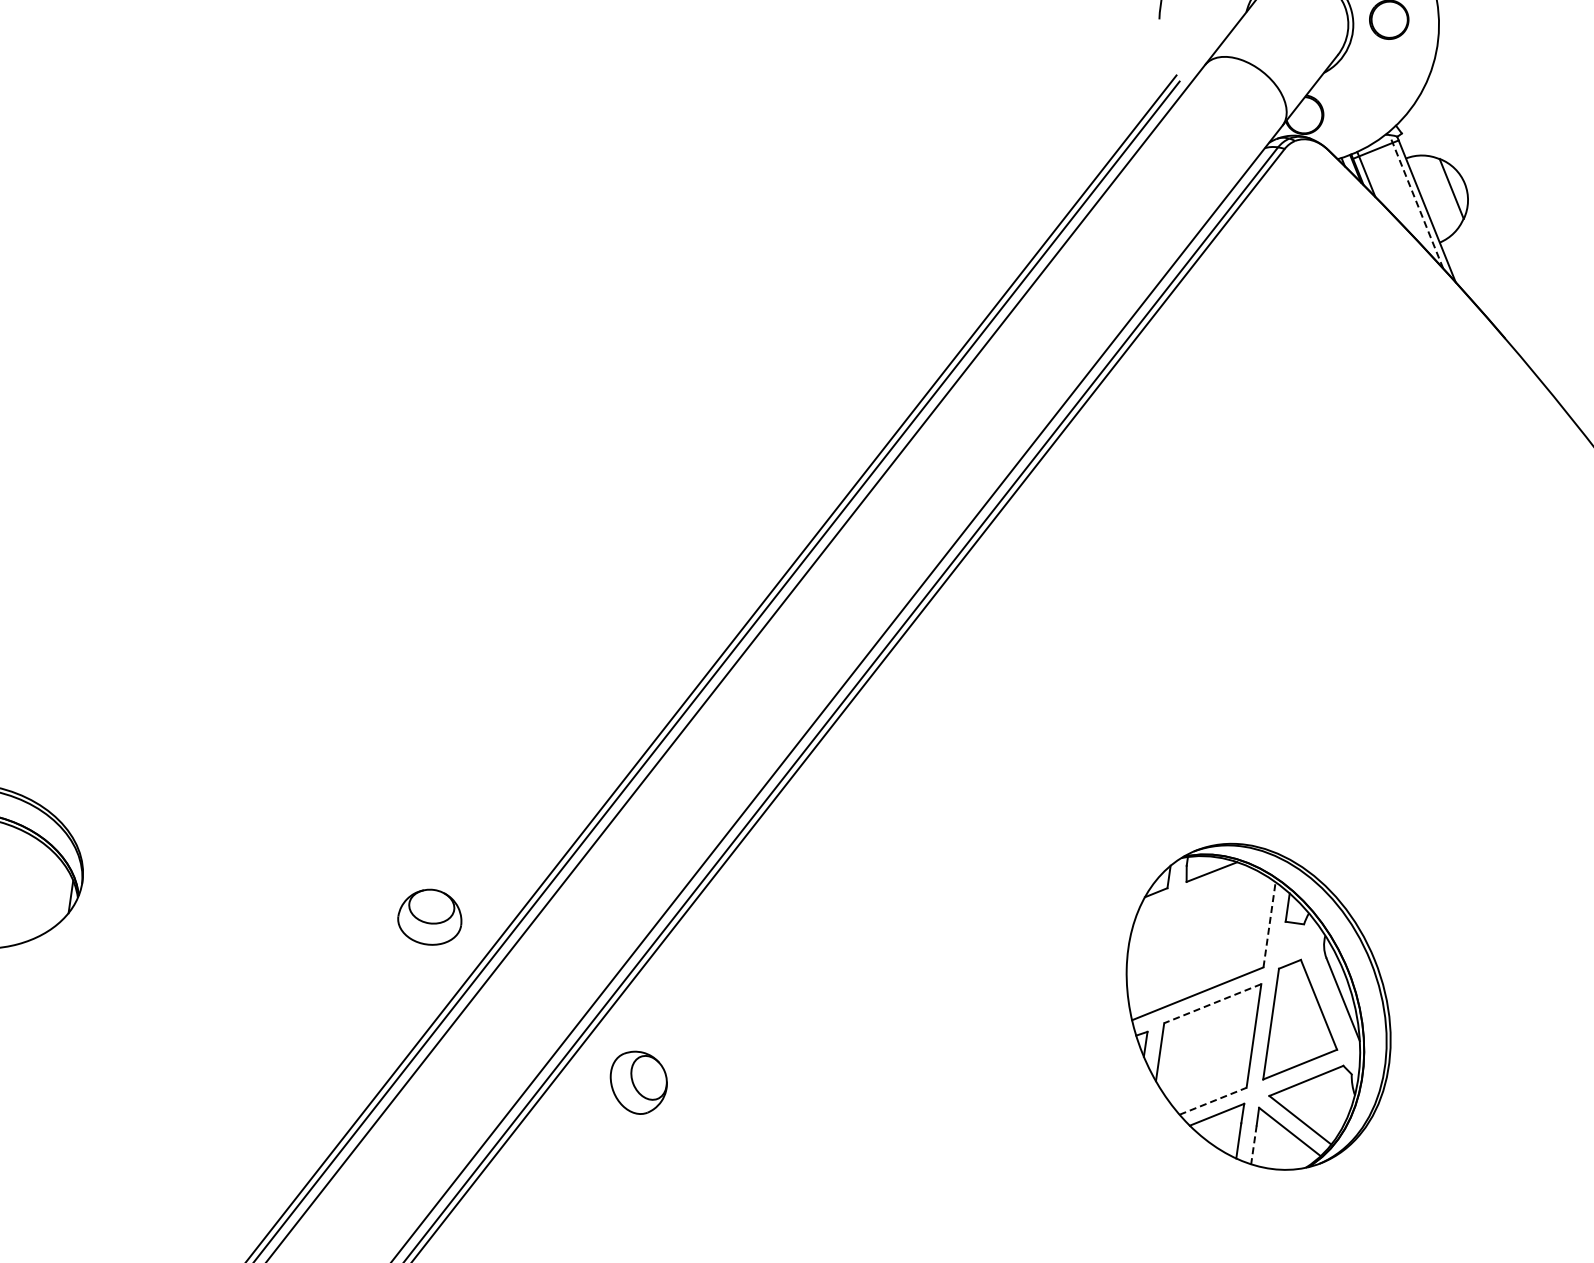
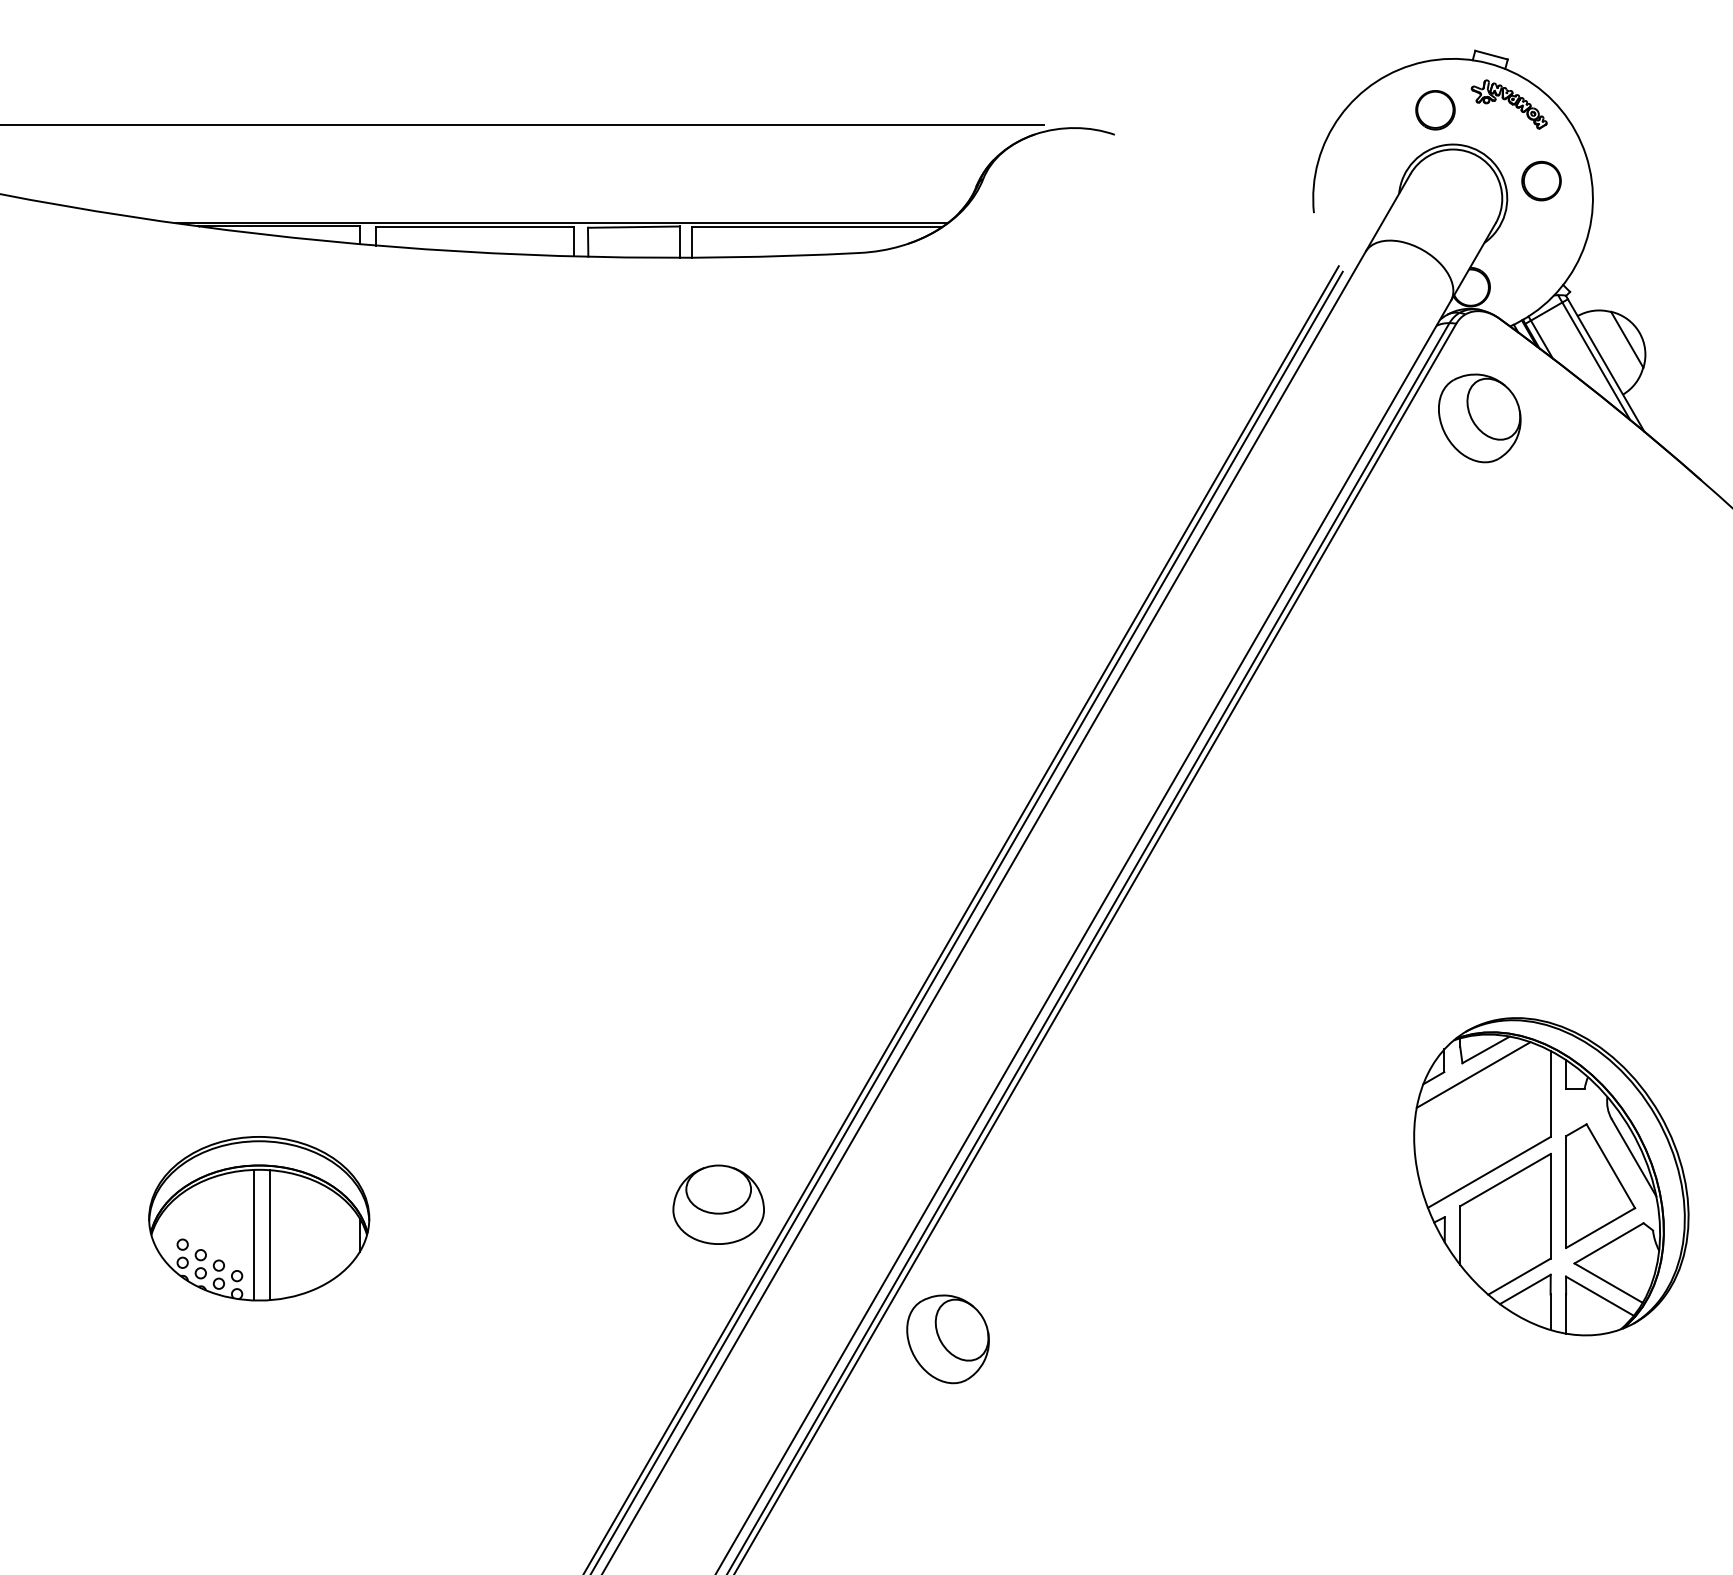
line: (1416, 201) -> (1594, 357), dashed -> solid
part: (1294, 246) -> (1479, 418), added
line: (1195, 894) -> (1473, 1074), added
part: (430, 916) -> (718, 1204), size x1.43
line: (1269, 924) -> (1550, 1093), dashed -> solid
line: (1212, 1004) -> (1505, 1180), dashed -> solid
part: (637, 1082) -> (947, 1339), size x1.43
line: (1213, 1101) -> (1519, 1276), dashed -> solid
line: (1254, 1145) -> (1566, 1314), dashed -> solid

